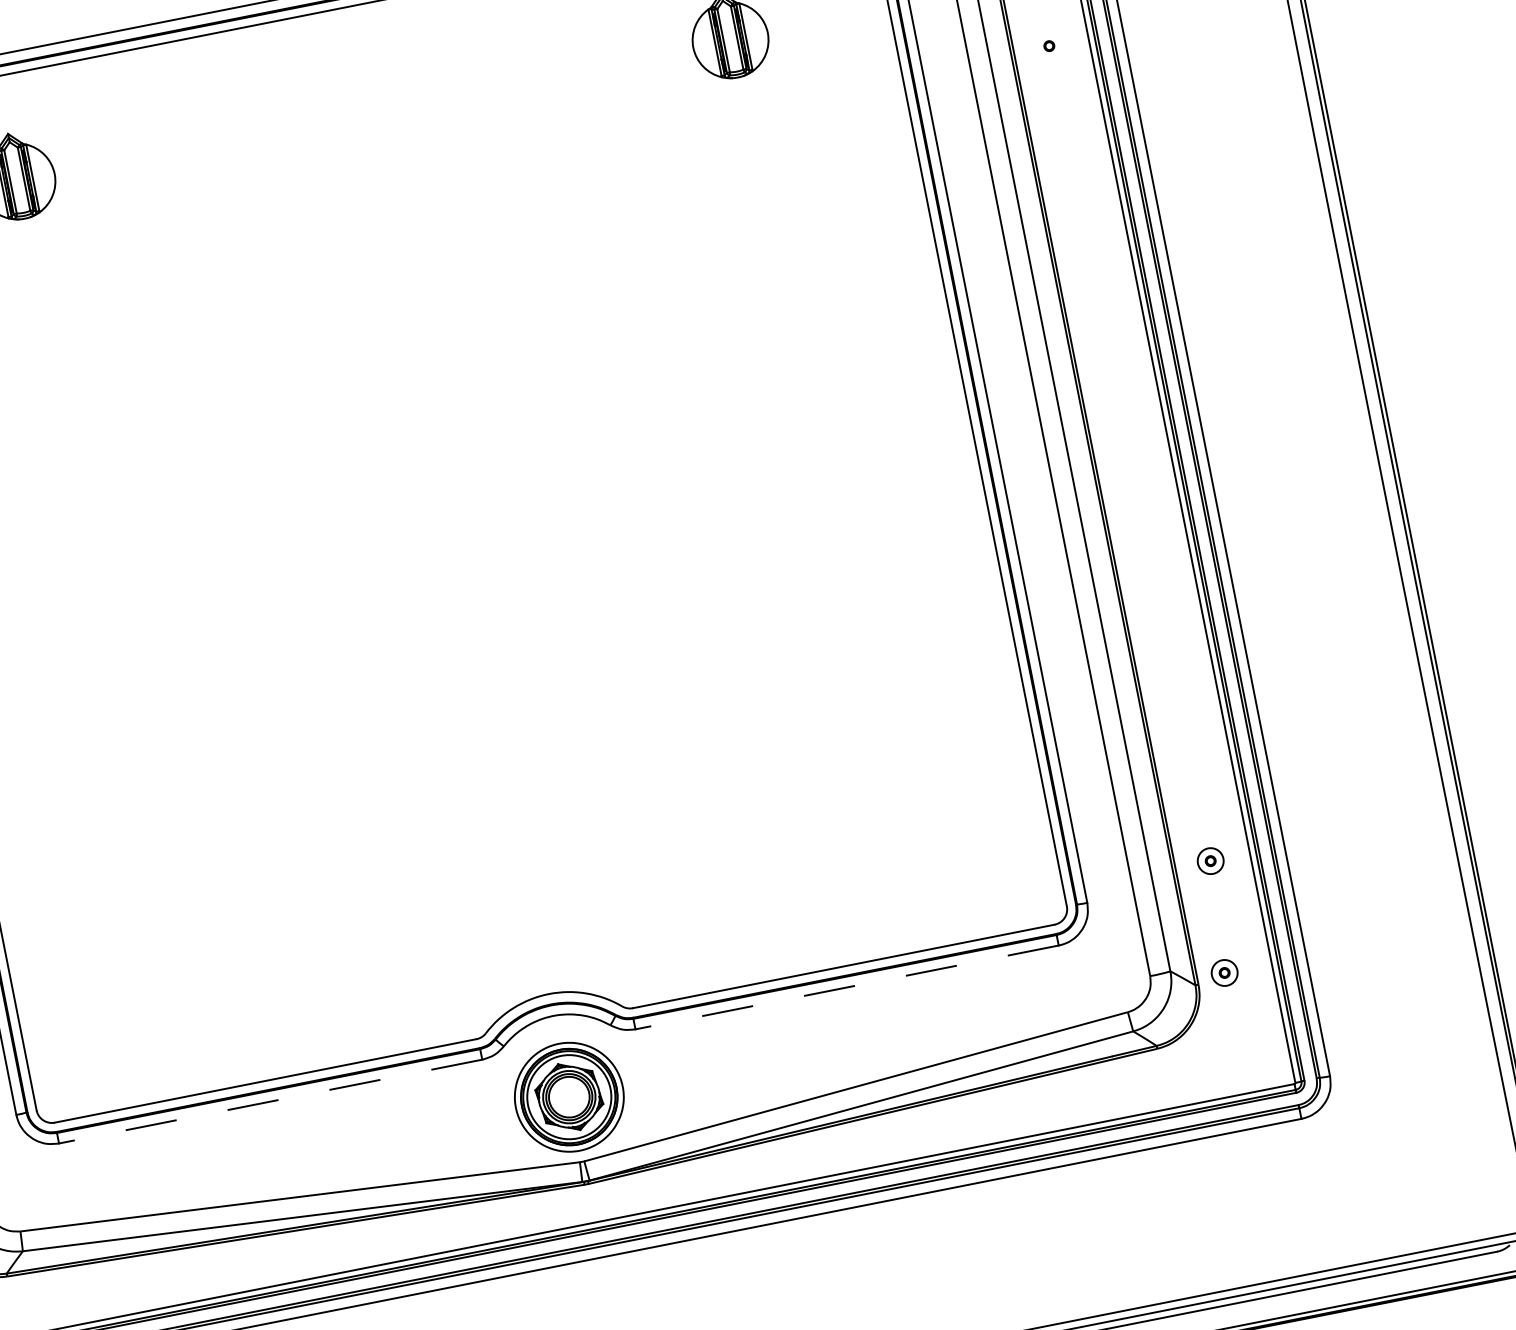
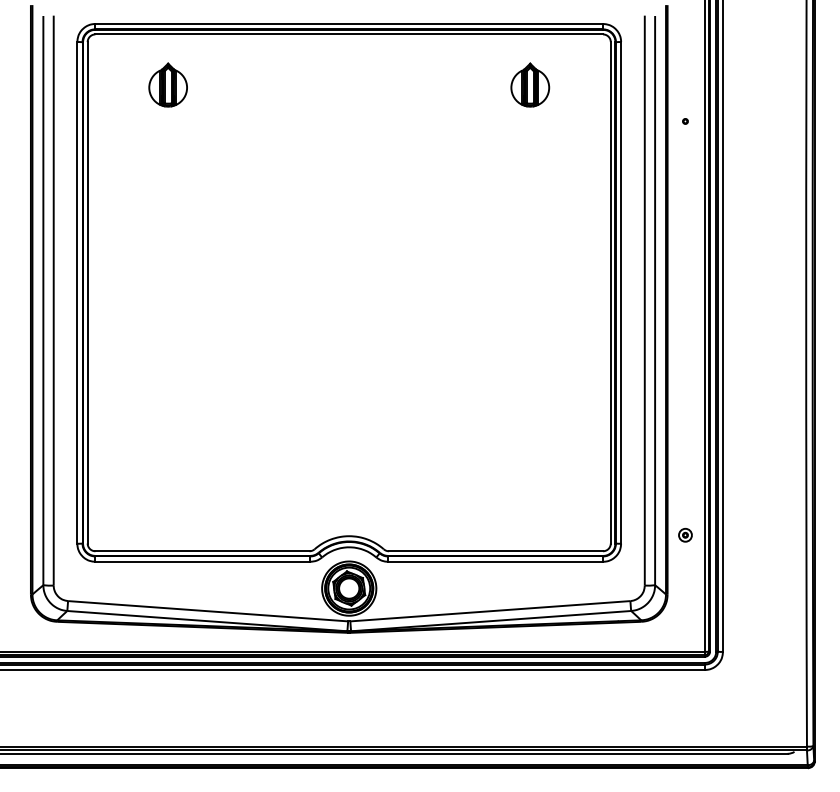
part: (1224, 971) -> (681, 590), removed
line: (846, 986) -> (495, 561), dashed -> solid
line: (269, 1101) -> (202, 561), dashed -> solid

